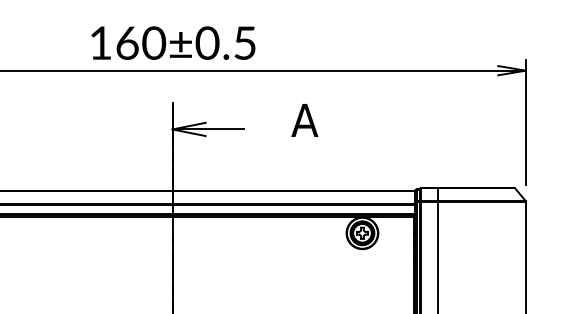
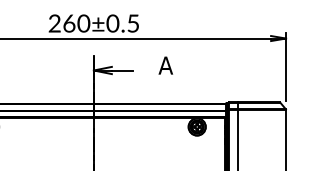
text: (100, 43) -> (54, 23), 160±0.5 -> 260±0.5

